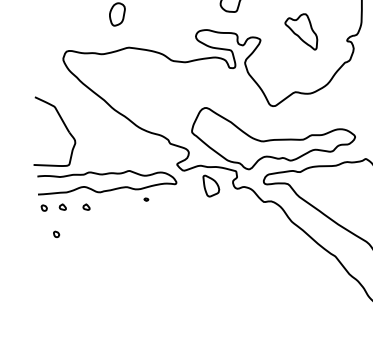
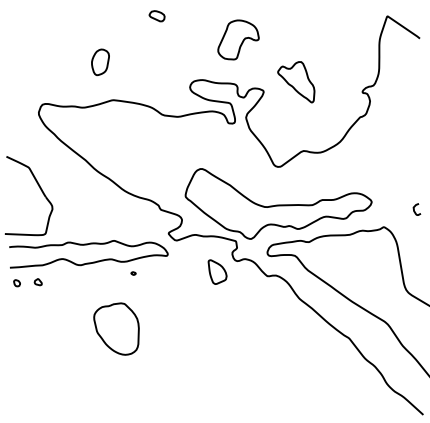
part: (301, 32) -> (296, 82), moved
part: (211, 185) -> (217, 271), moved
part: (85, 207) -> (64, 282), removed
part: (56, 234) -> (30, 313), removed
part: (131, 247) -> (116, 328), added

